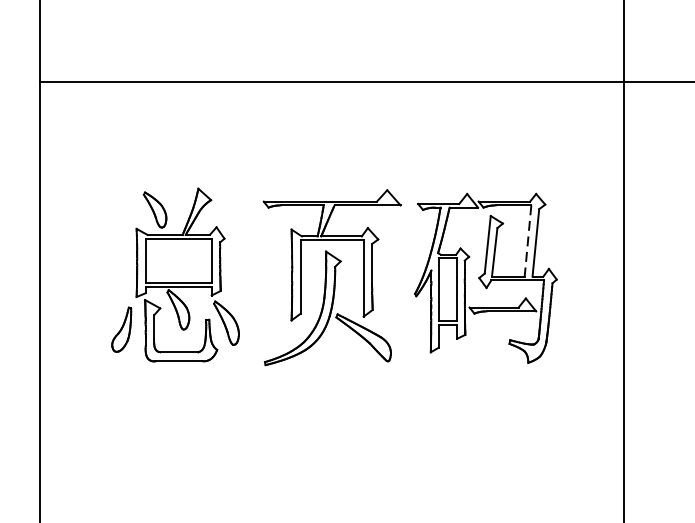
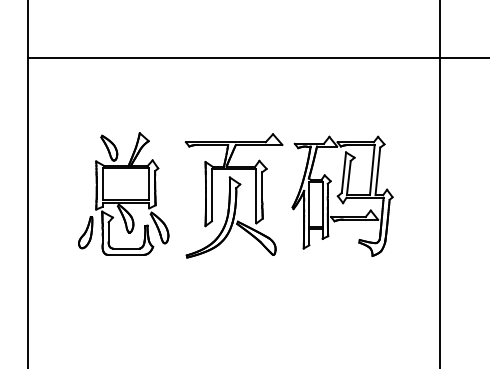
line: (528, 241) -> (372, 170), dashed -> solid

